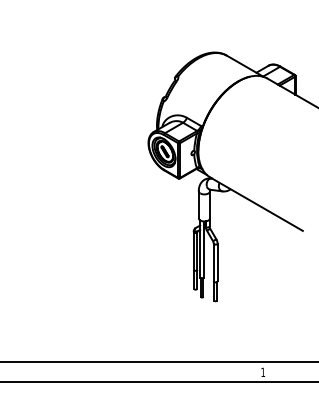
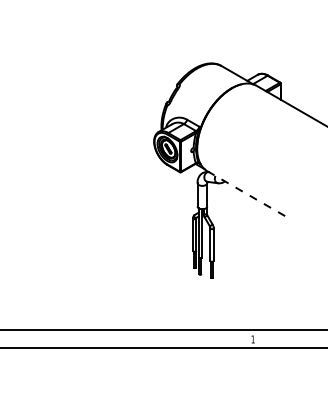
line: (256, 204) -> (247, 194), solid -> dashed

